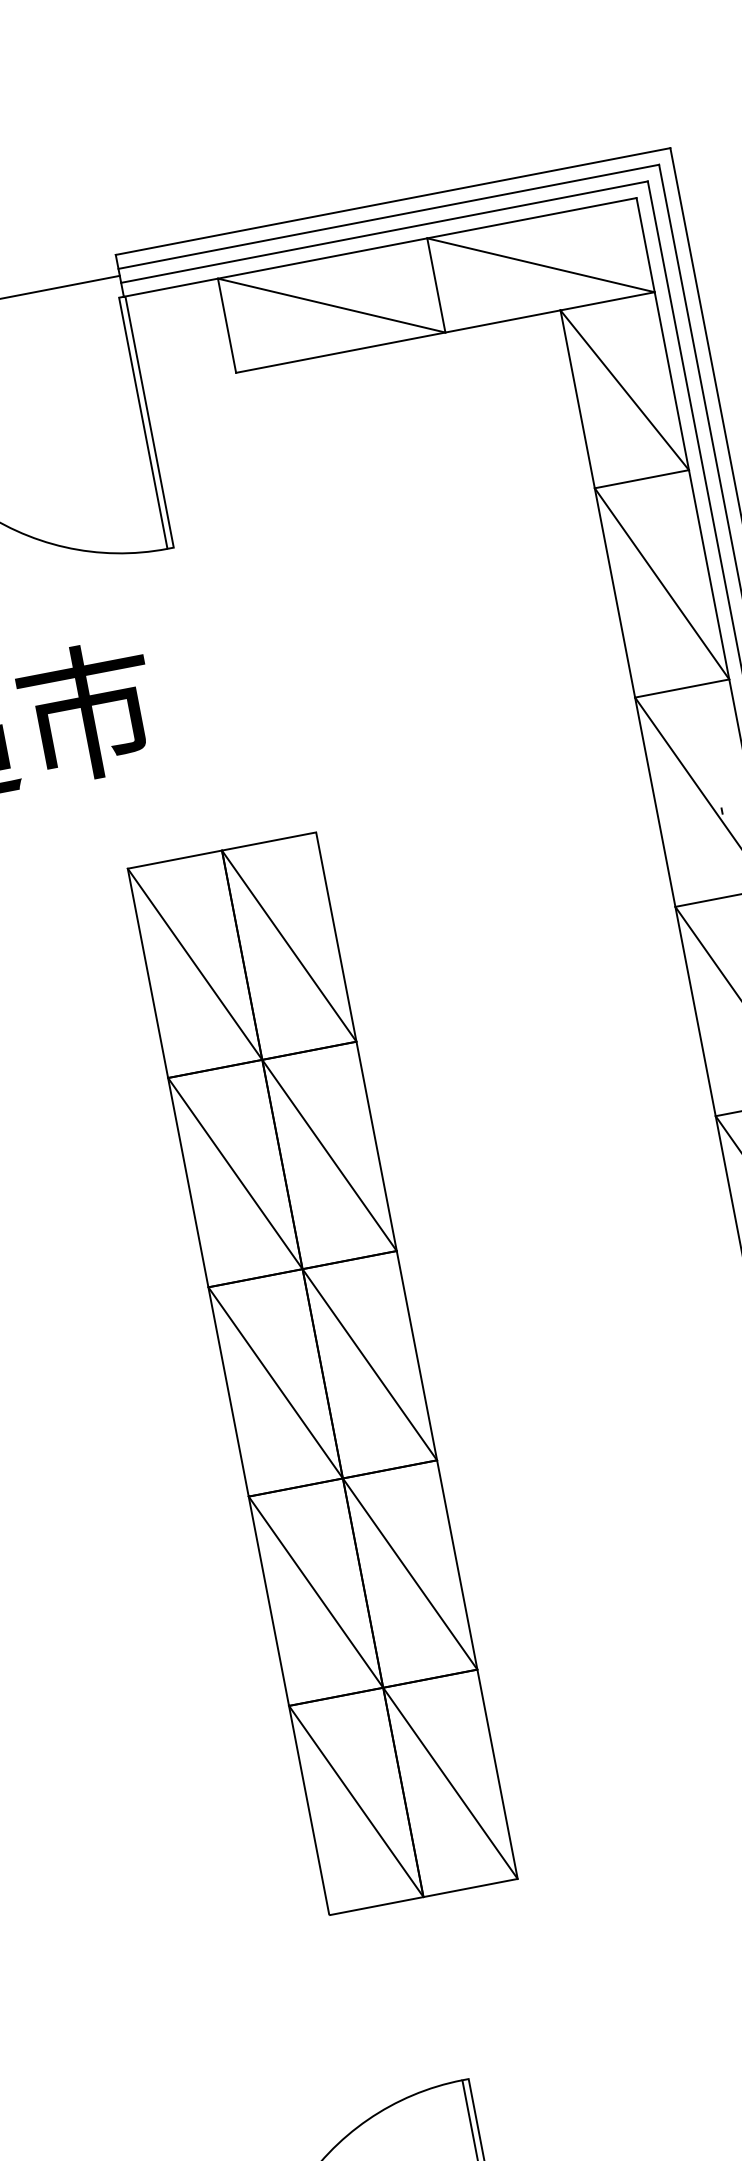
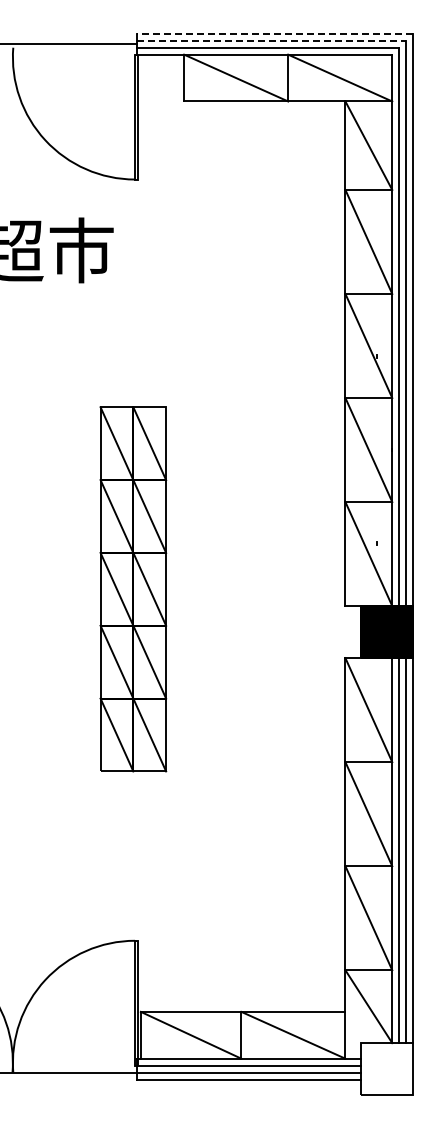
line: (393, 200) -> (275, 33), solid -> dashed
line: (390, 215) -> (272, 40), solid -> dashed
part: (323, 1374) -> (133, 589), size x0.7

